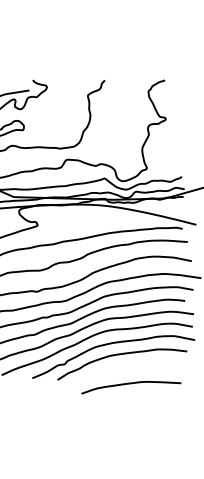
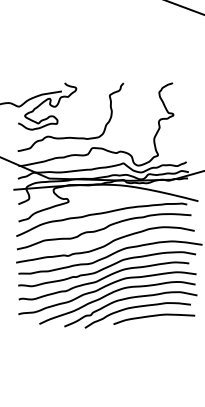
curve: (131, 384) -> (154, 316), moved

